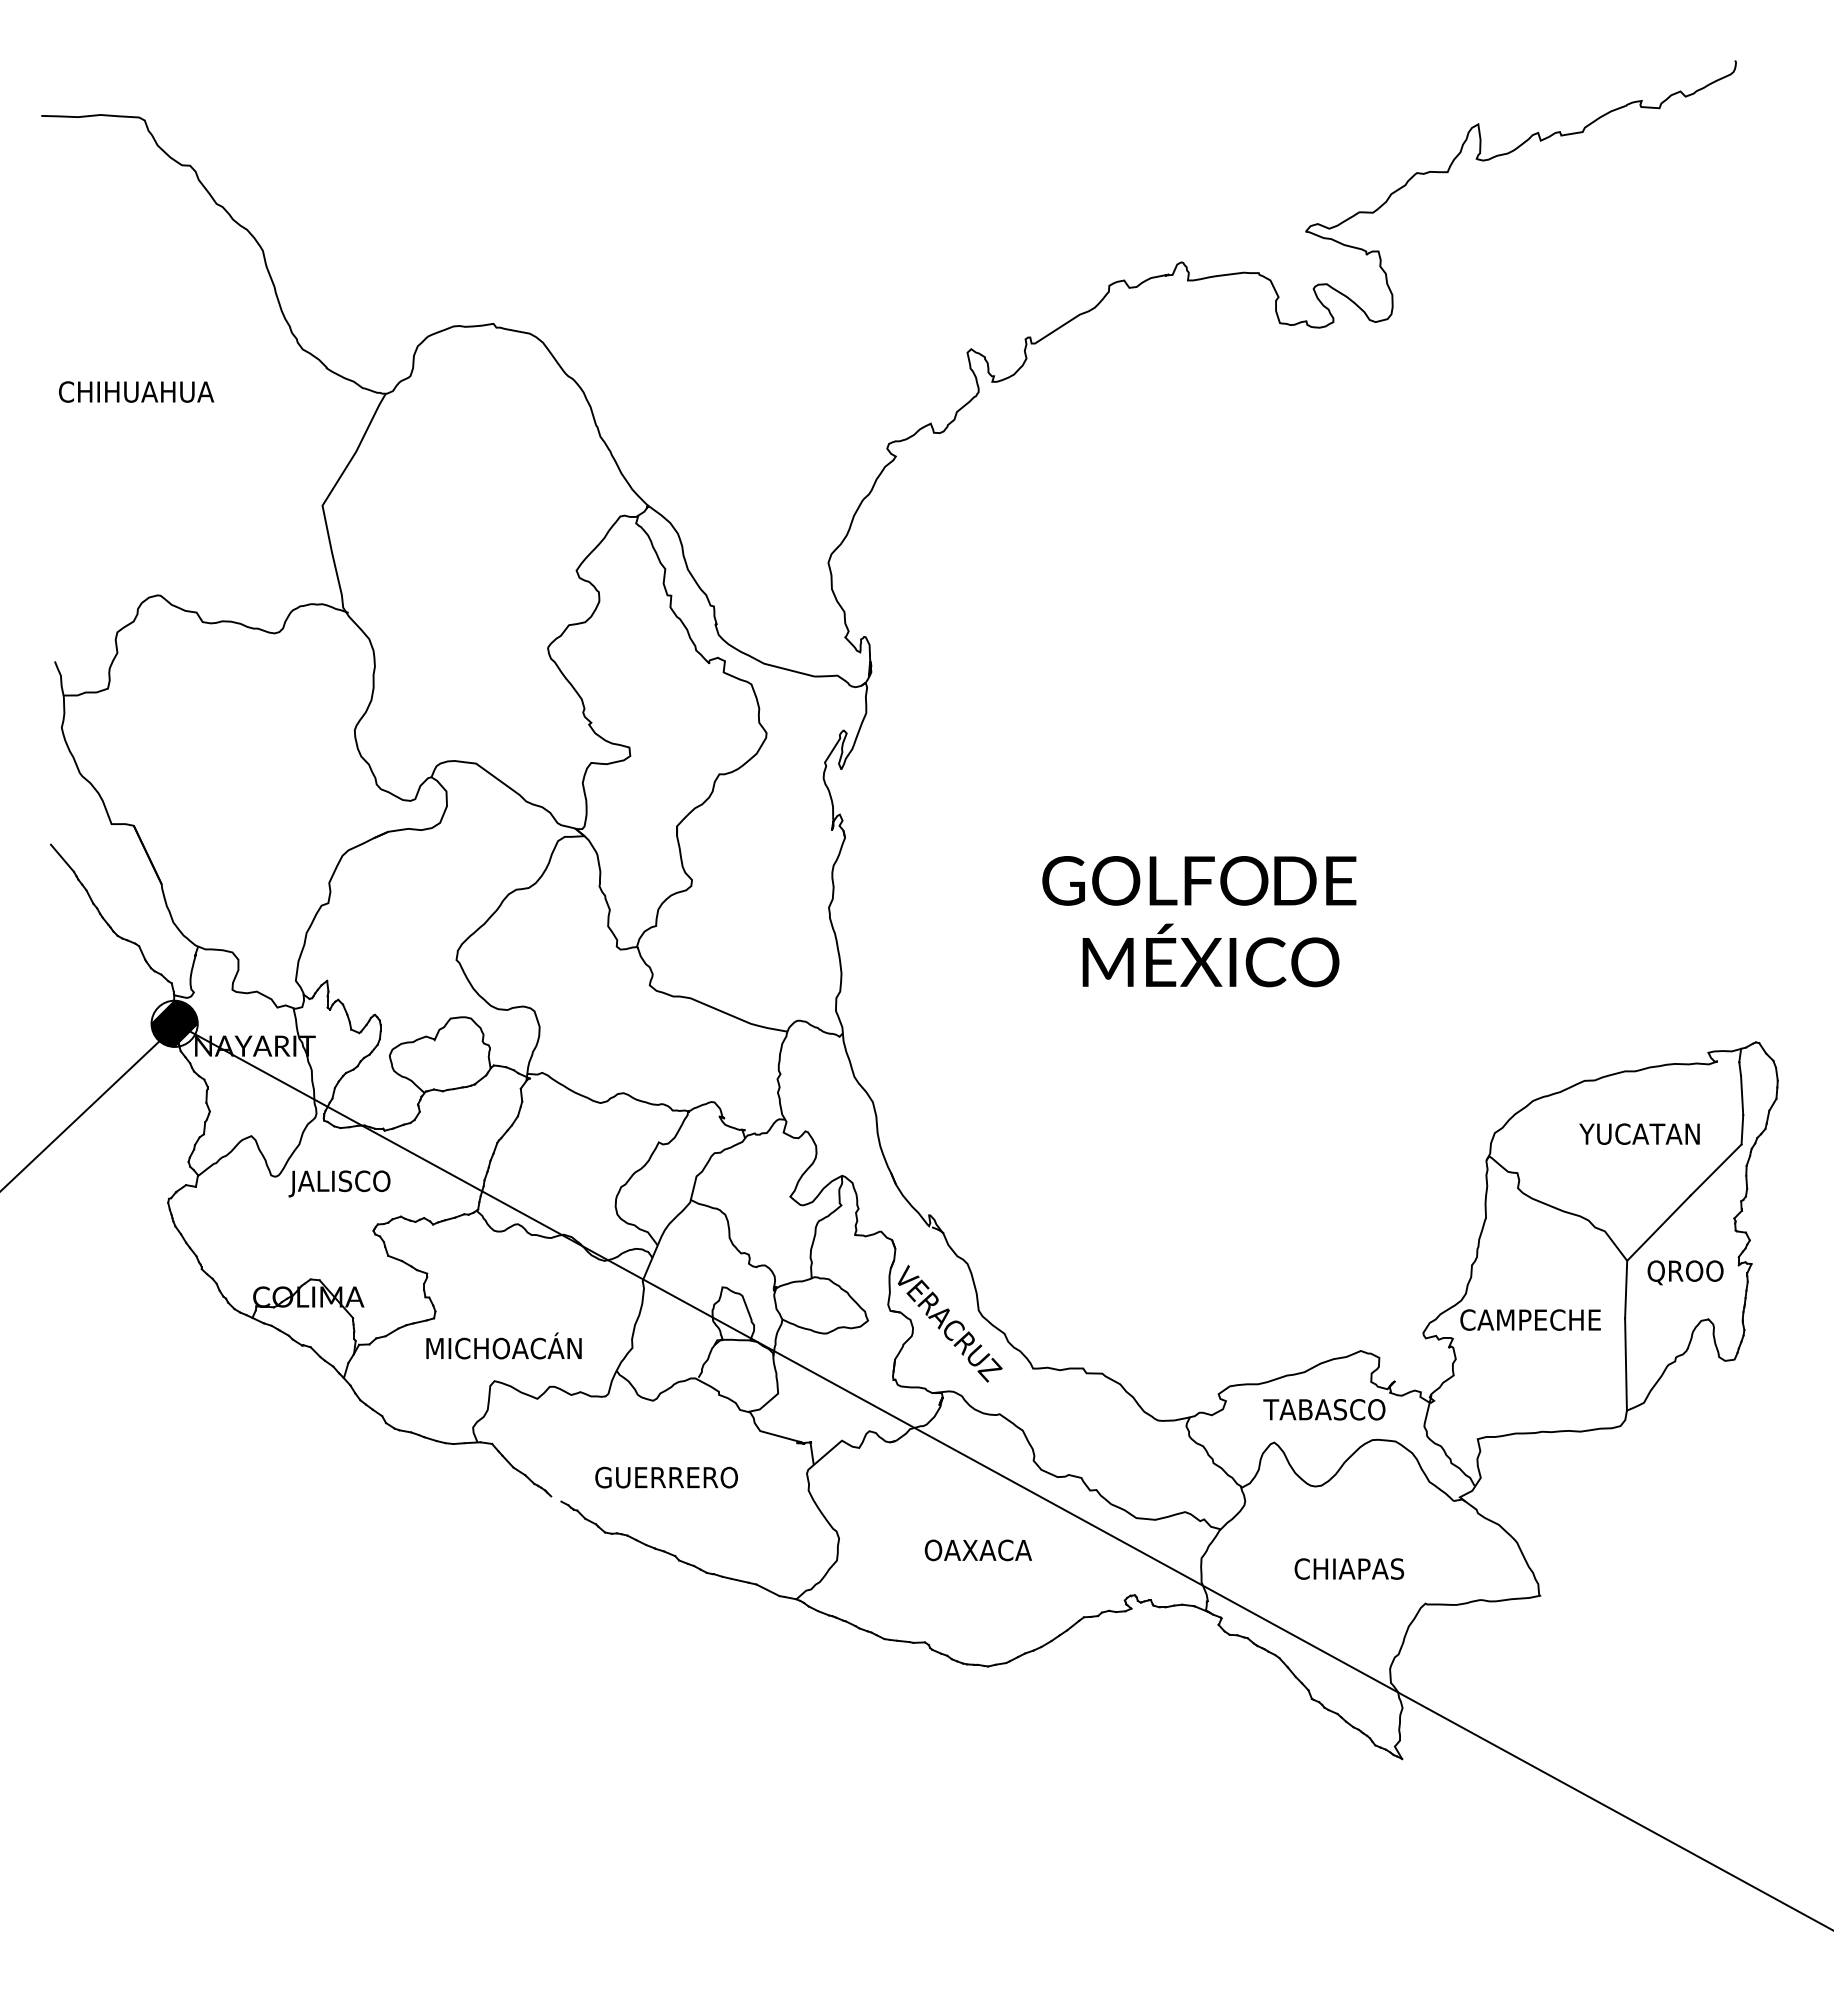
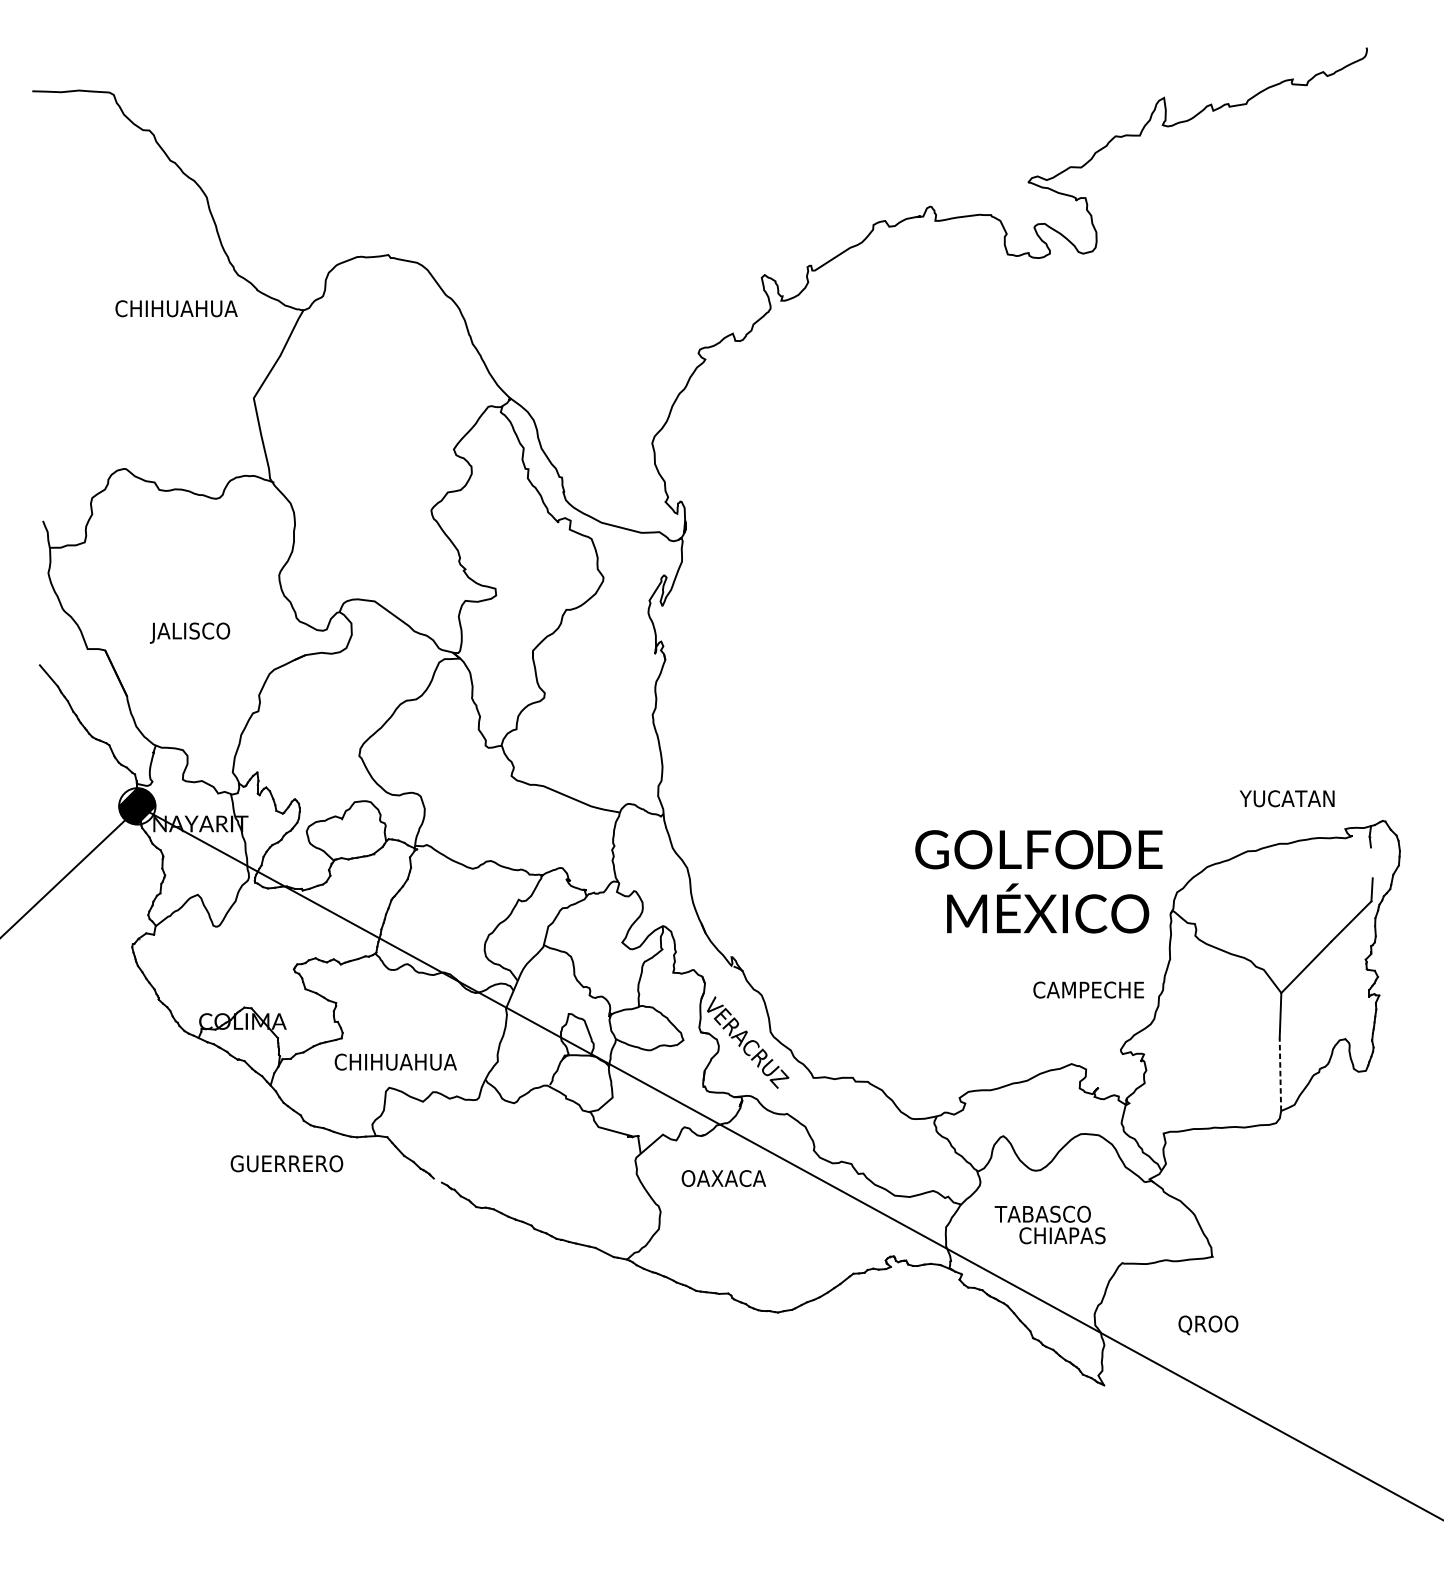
text: (136, 391) -> (176, 308), moved
text: (1199, 921) -> (1039, 881), moved
line: (1742, 1095) -> (1372, 862), removed
text: (1639, 1133) -> (1287, 798), moved
text: (339, 1183) -> (189, 632), moved
text: (1685, 1272) -> (1208, 1325), moved
text: (1530, 1319) -> (1088, 989), moved
text: (503, 1345) -> (396, 1059), MICHOACÁN -> CHIHUAHUA
line: (1626, 1364) -> (1280, 1074), solid -> dashed
text: (1324, 1409) -> (1042, 1214), moved
text: (666, 1477) -> (286, 1163), moved
text: (977, 1550) -> (723, 1178), moved

